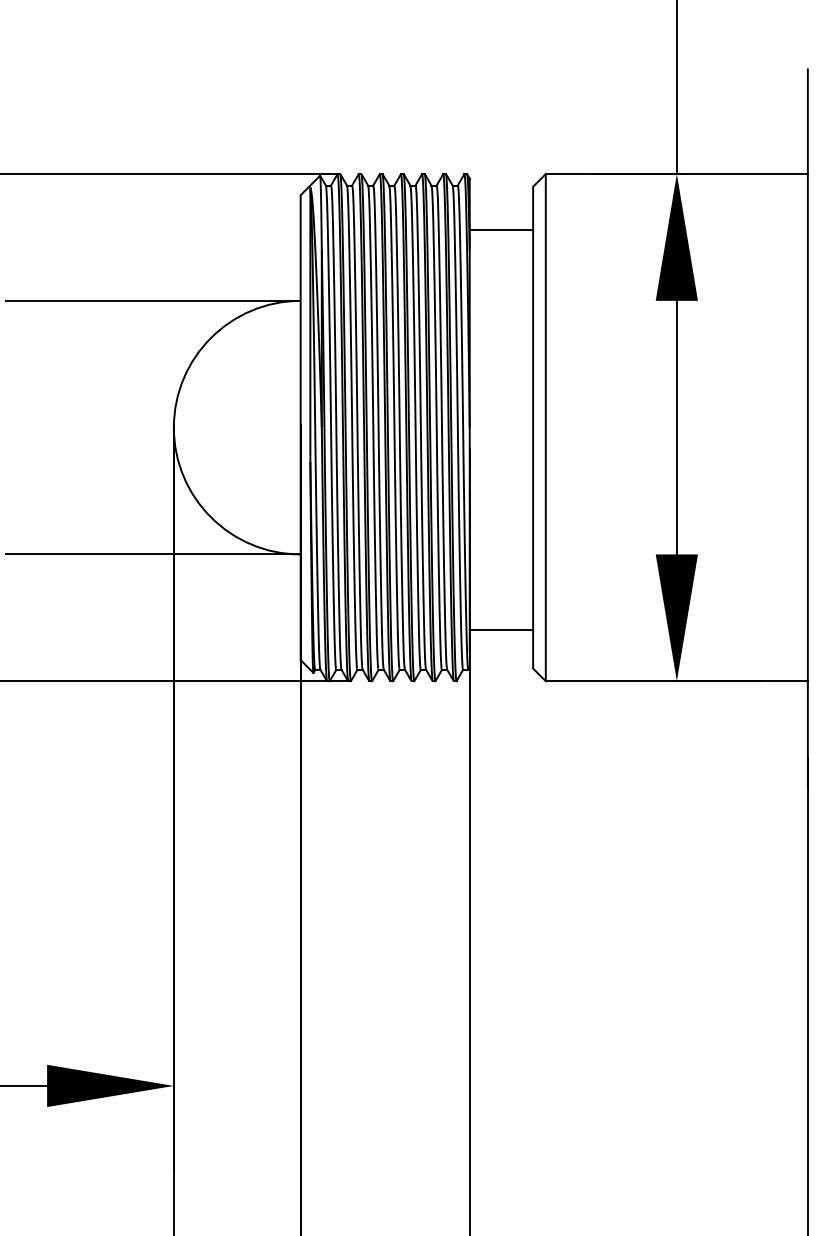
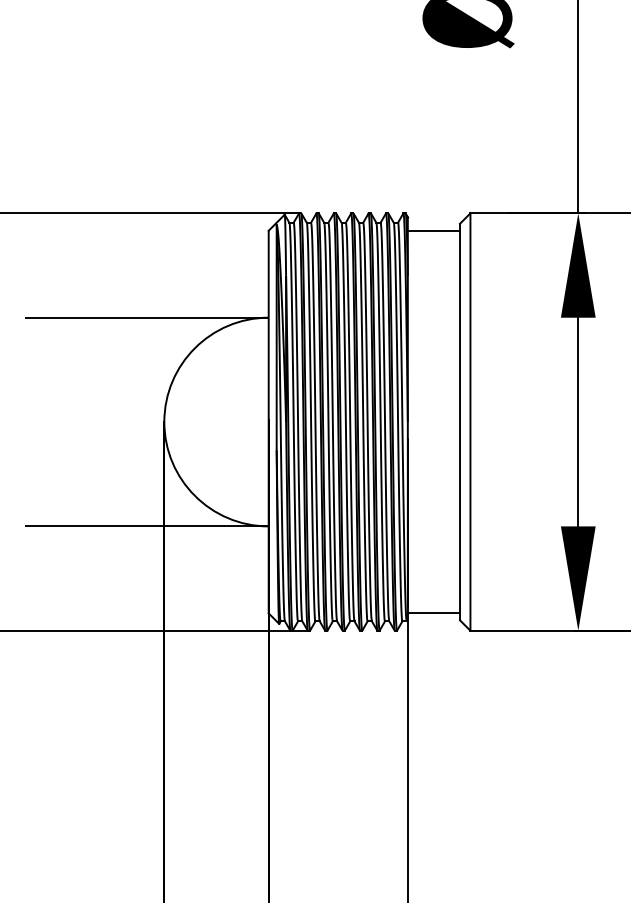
line: (501, 230) -> (433, 230), moved
line: (501, 630) -> (433, 613), moved

